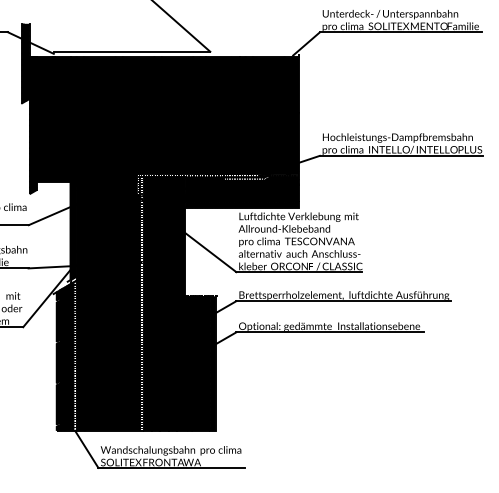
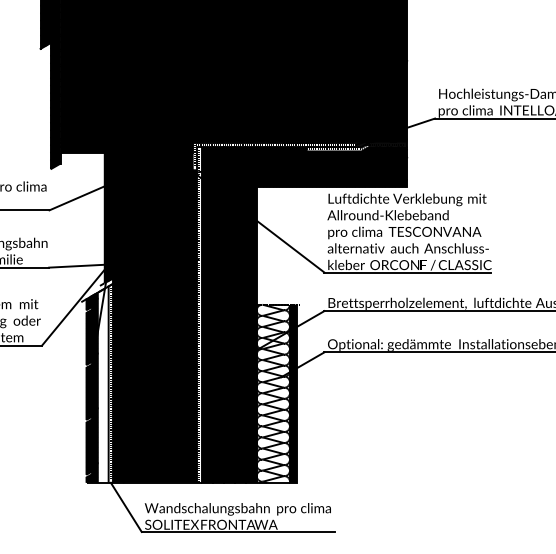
fill: (69, 356) -> (103, 384), removed
fill: (197, 363) -> (272, 393), removed

